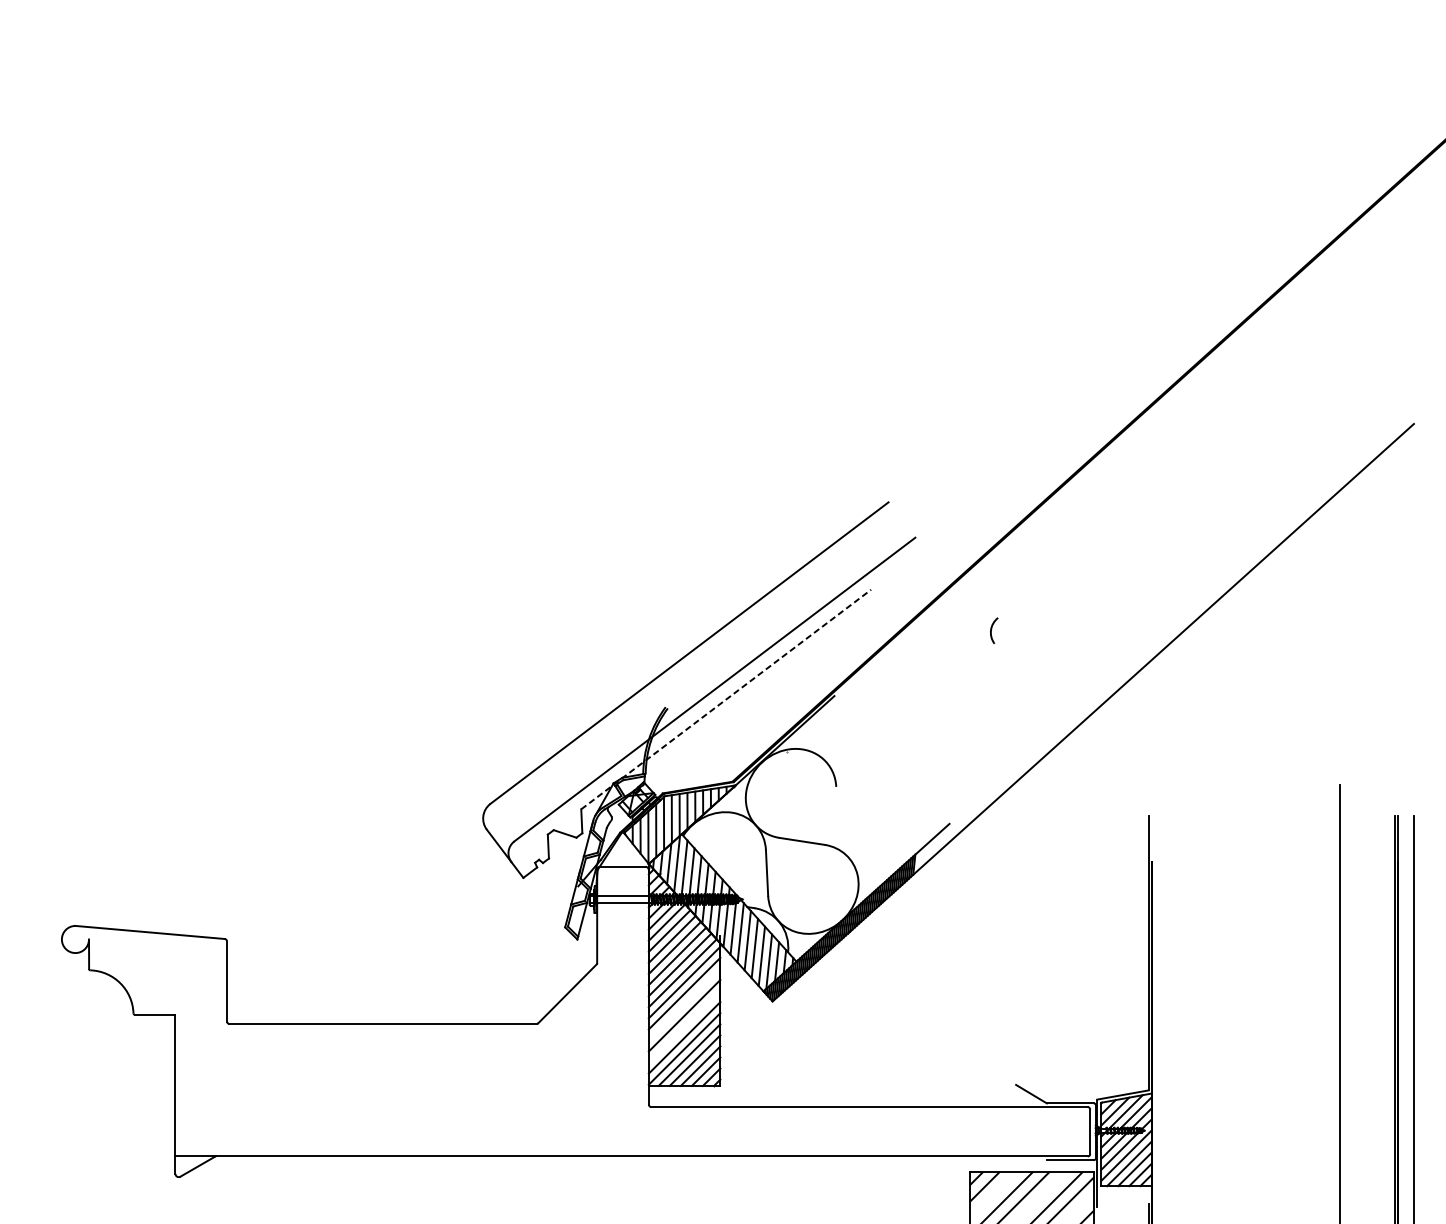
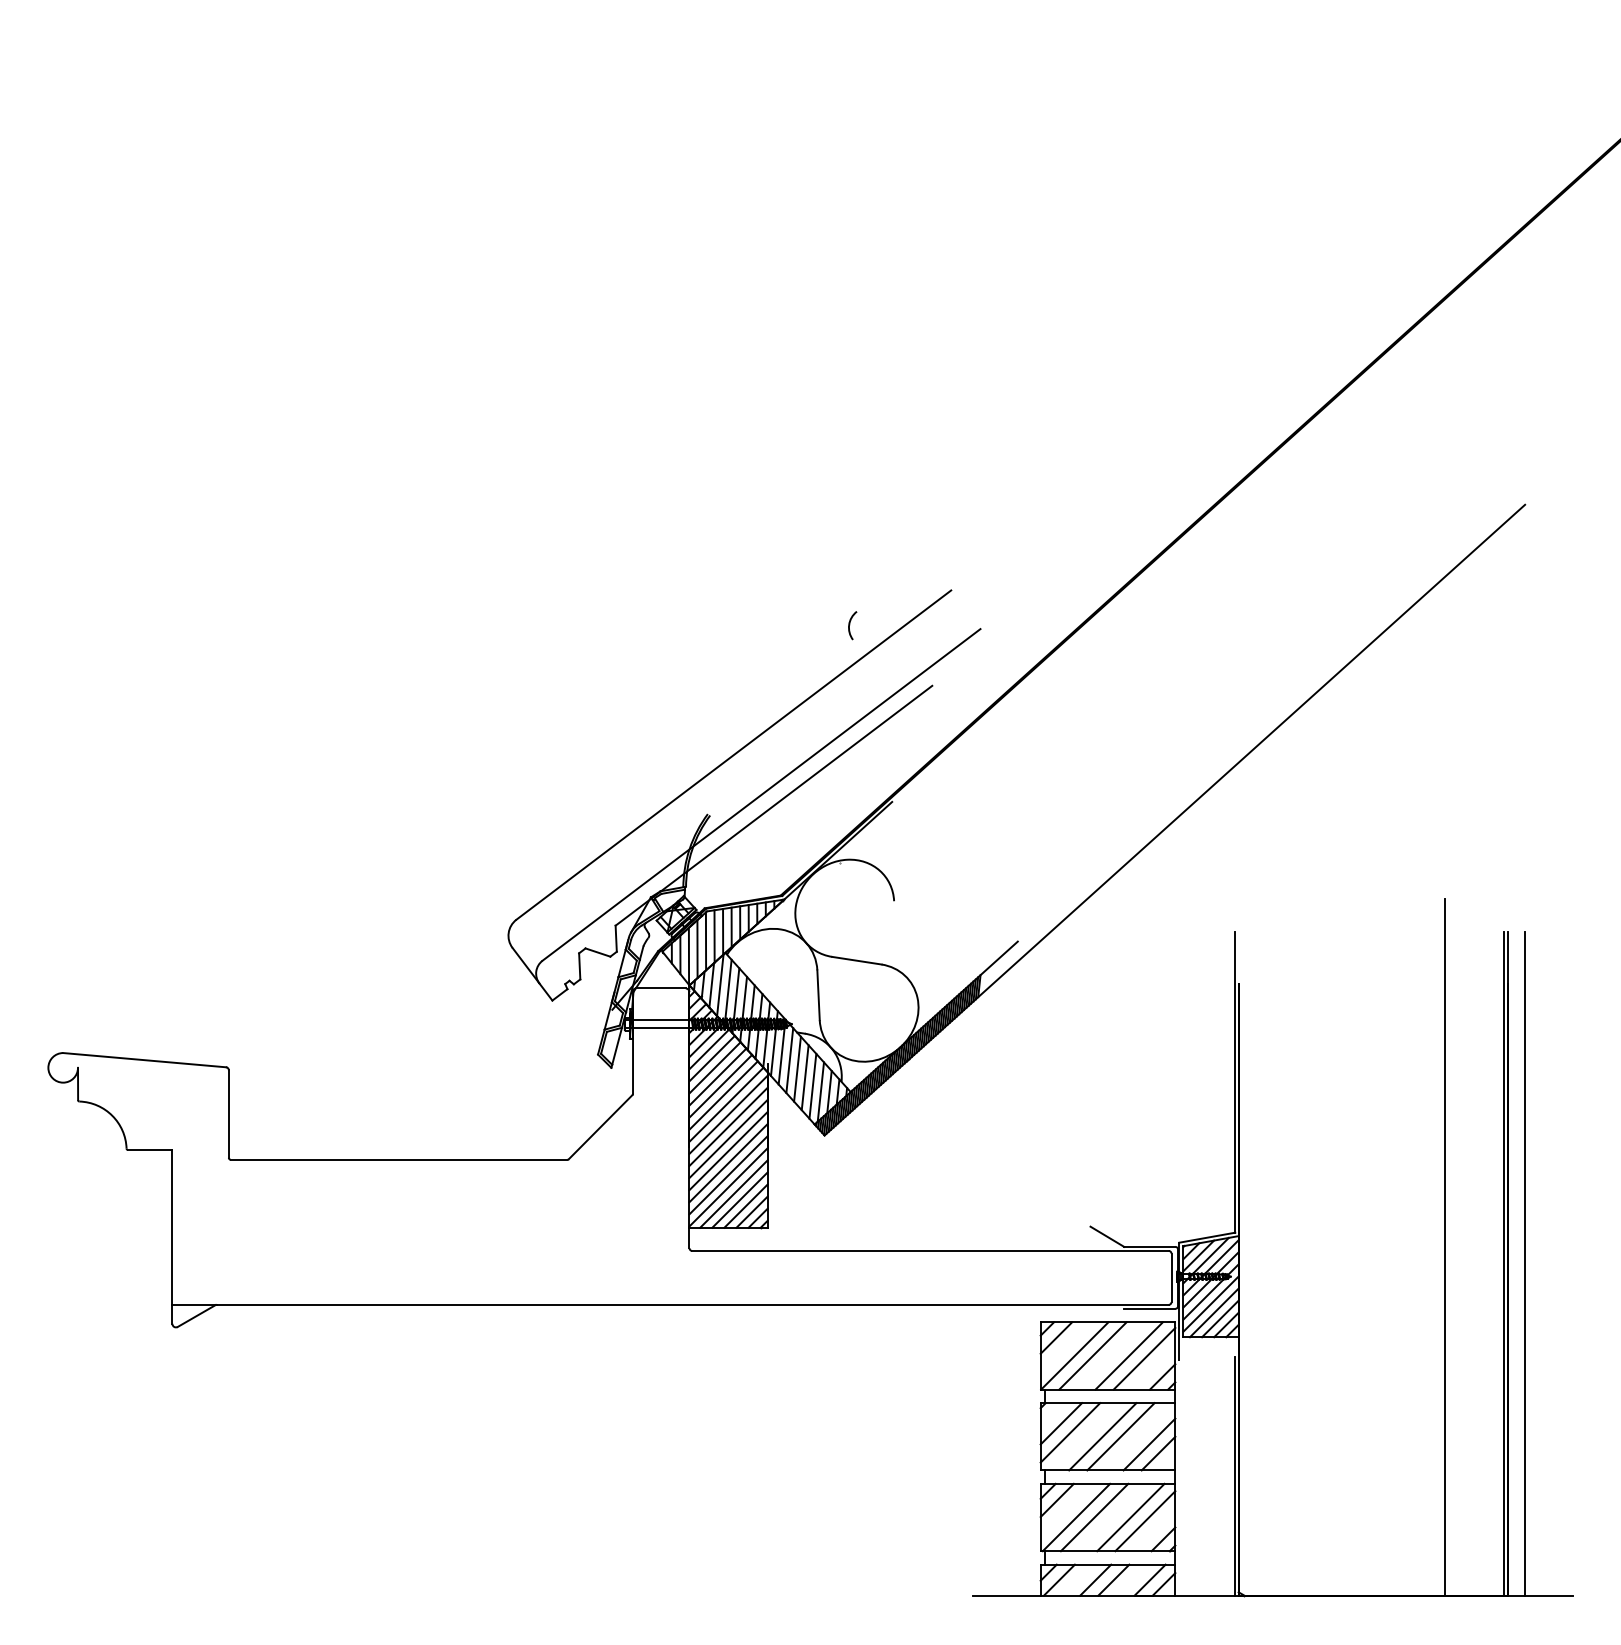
arc: (992, 629) -> (850, 624), moved
line: (725, 699) -> (773, 805), dashed -> solid
line: (684, 1004) -> (728, 1138), added
line: (684, 1027) -> (728, 1163), added

